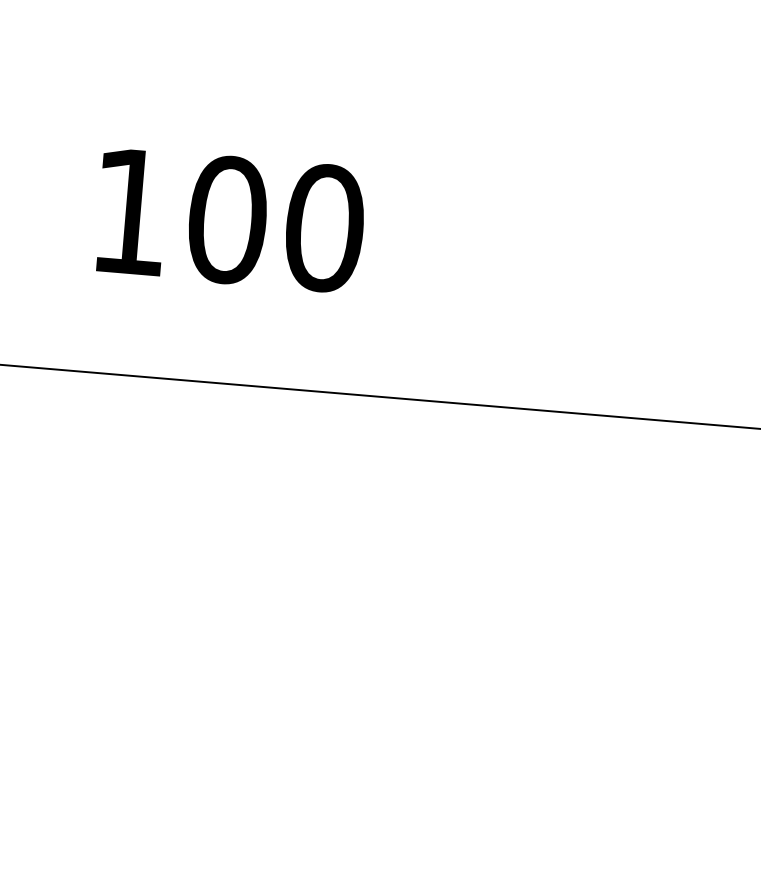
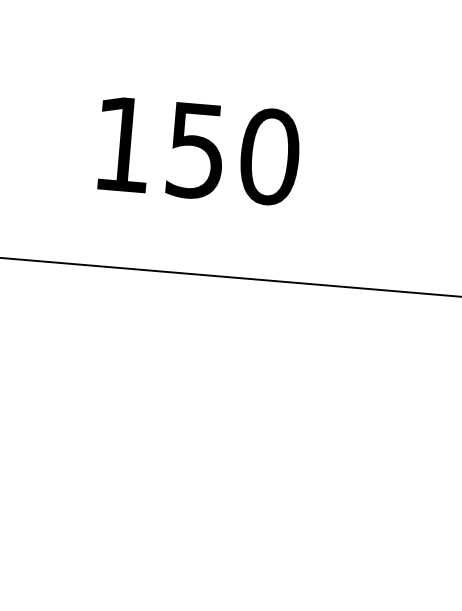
text: (226, 219) -> (195, 150), 100 -> 150

